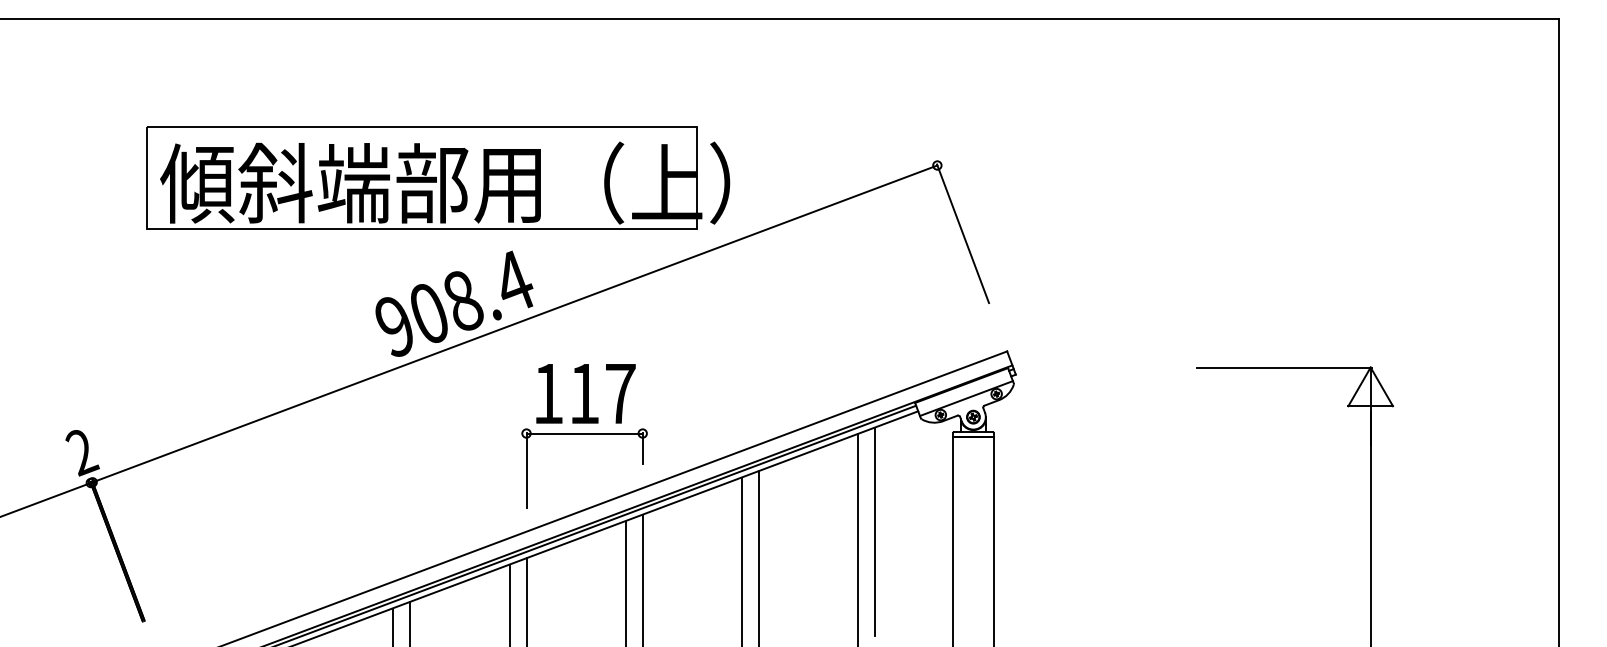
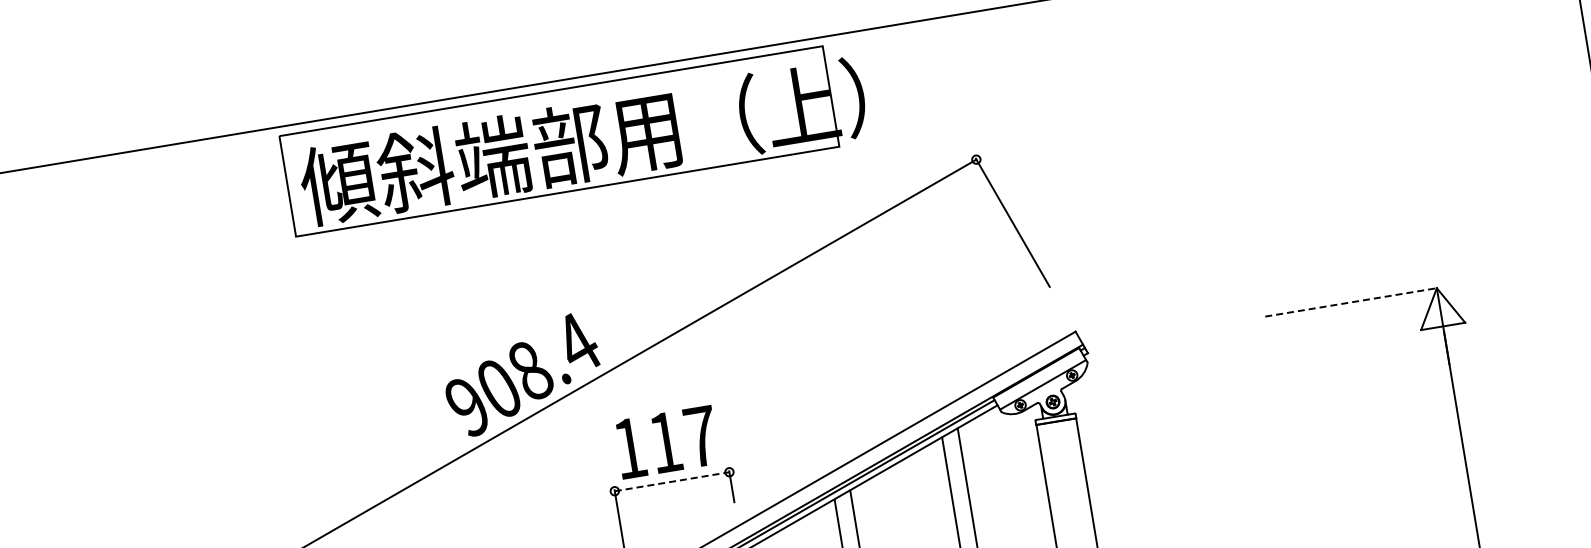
part: (438, 177) -> (575, 137), moved
line: (1284, 367) -> (1351, 302), solid -> dashed
line: (585, 433) -> (672, 481), solid -> dashed

